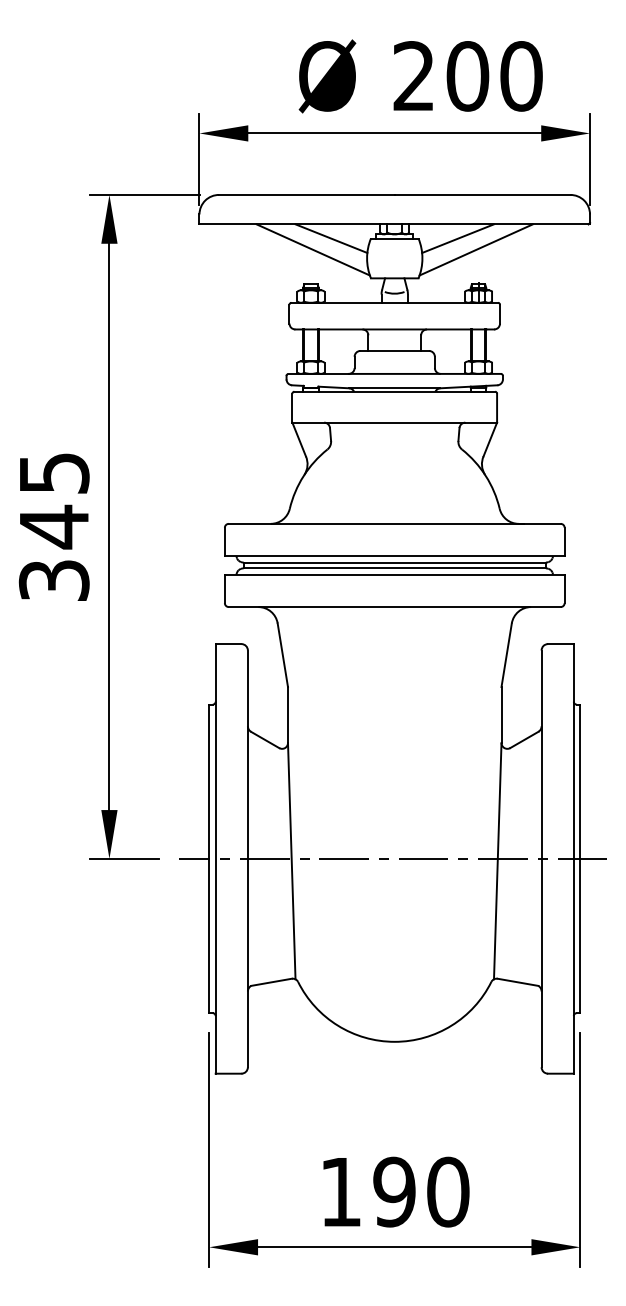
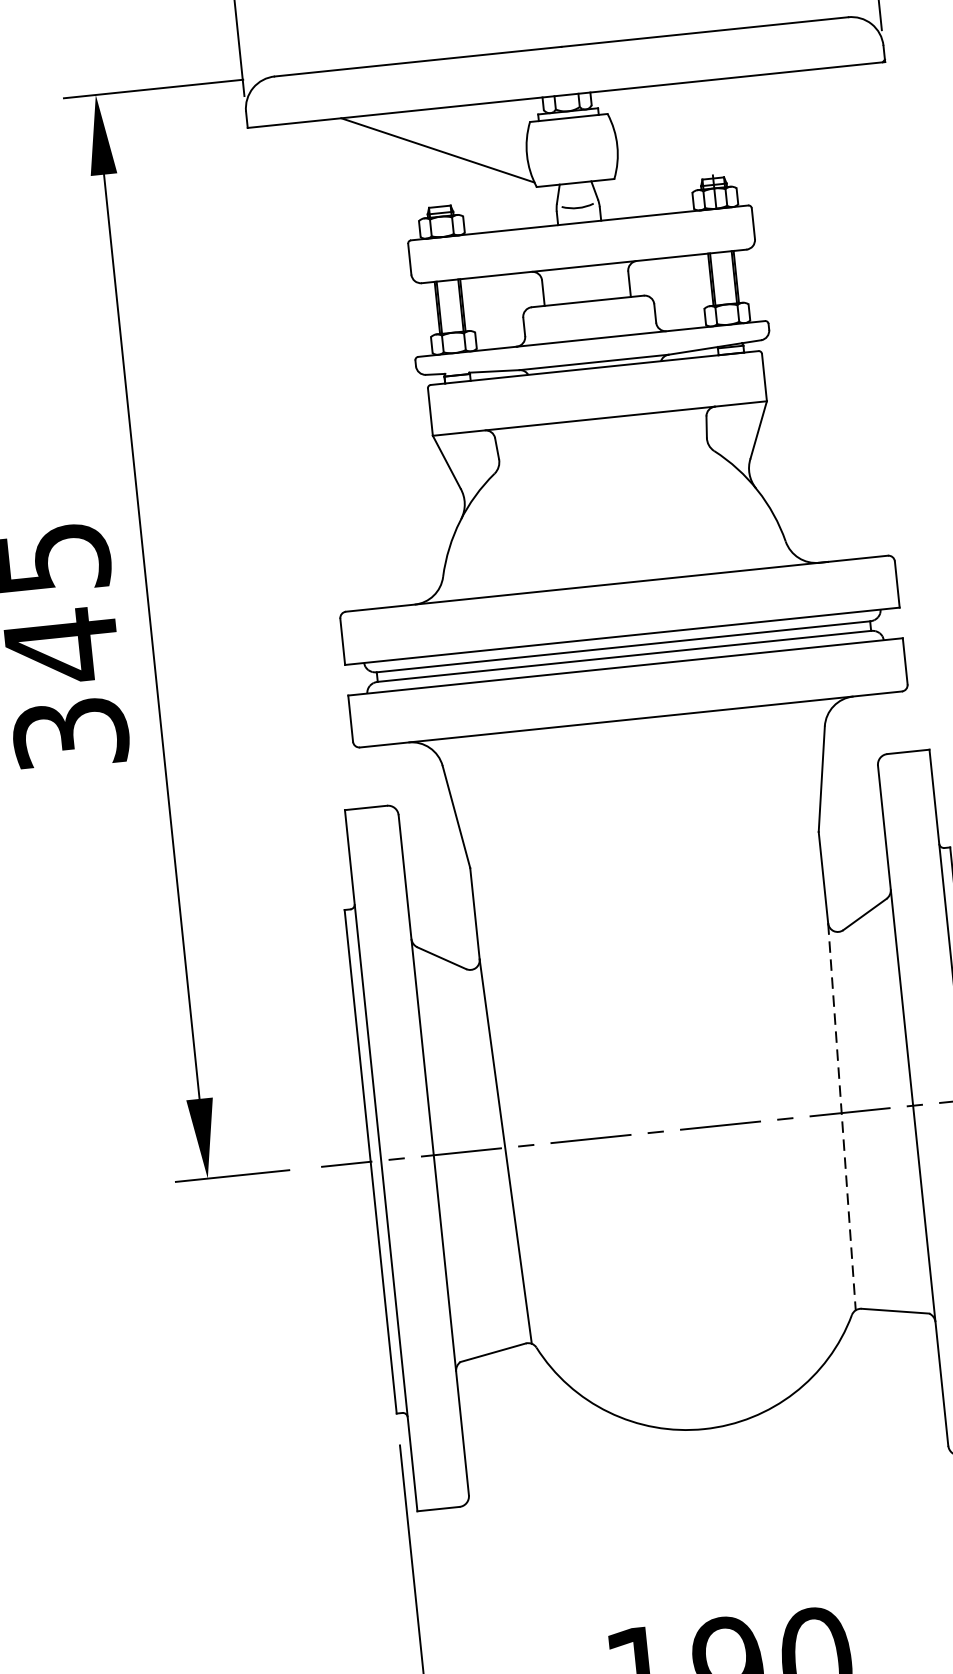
line: (331, 238) -> (465, 128), removed
line: (457, 238) -> (671, 107), removed
line: (475, 249) -> (702, 122), removed
line: (497, 861) -> (841, 1117), solid -> dashed

